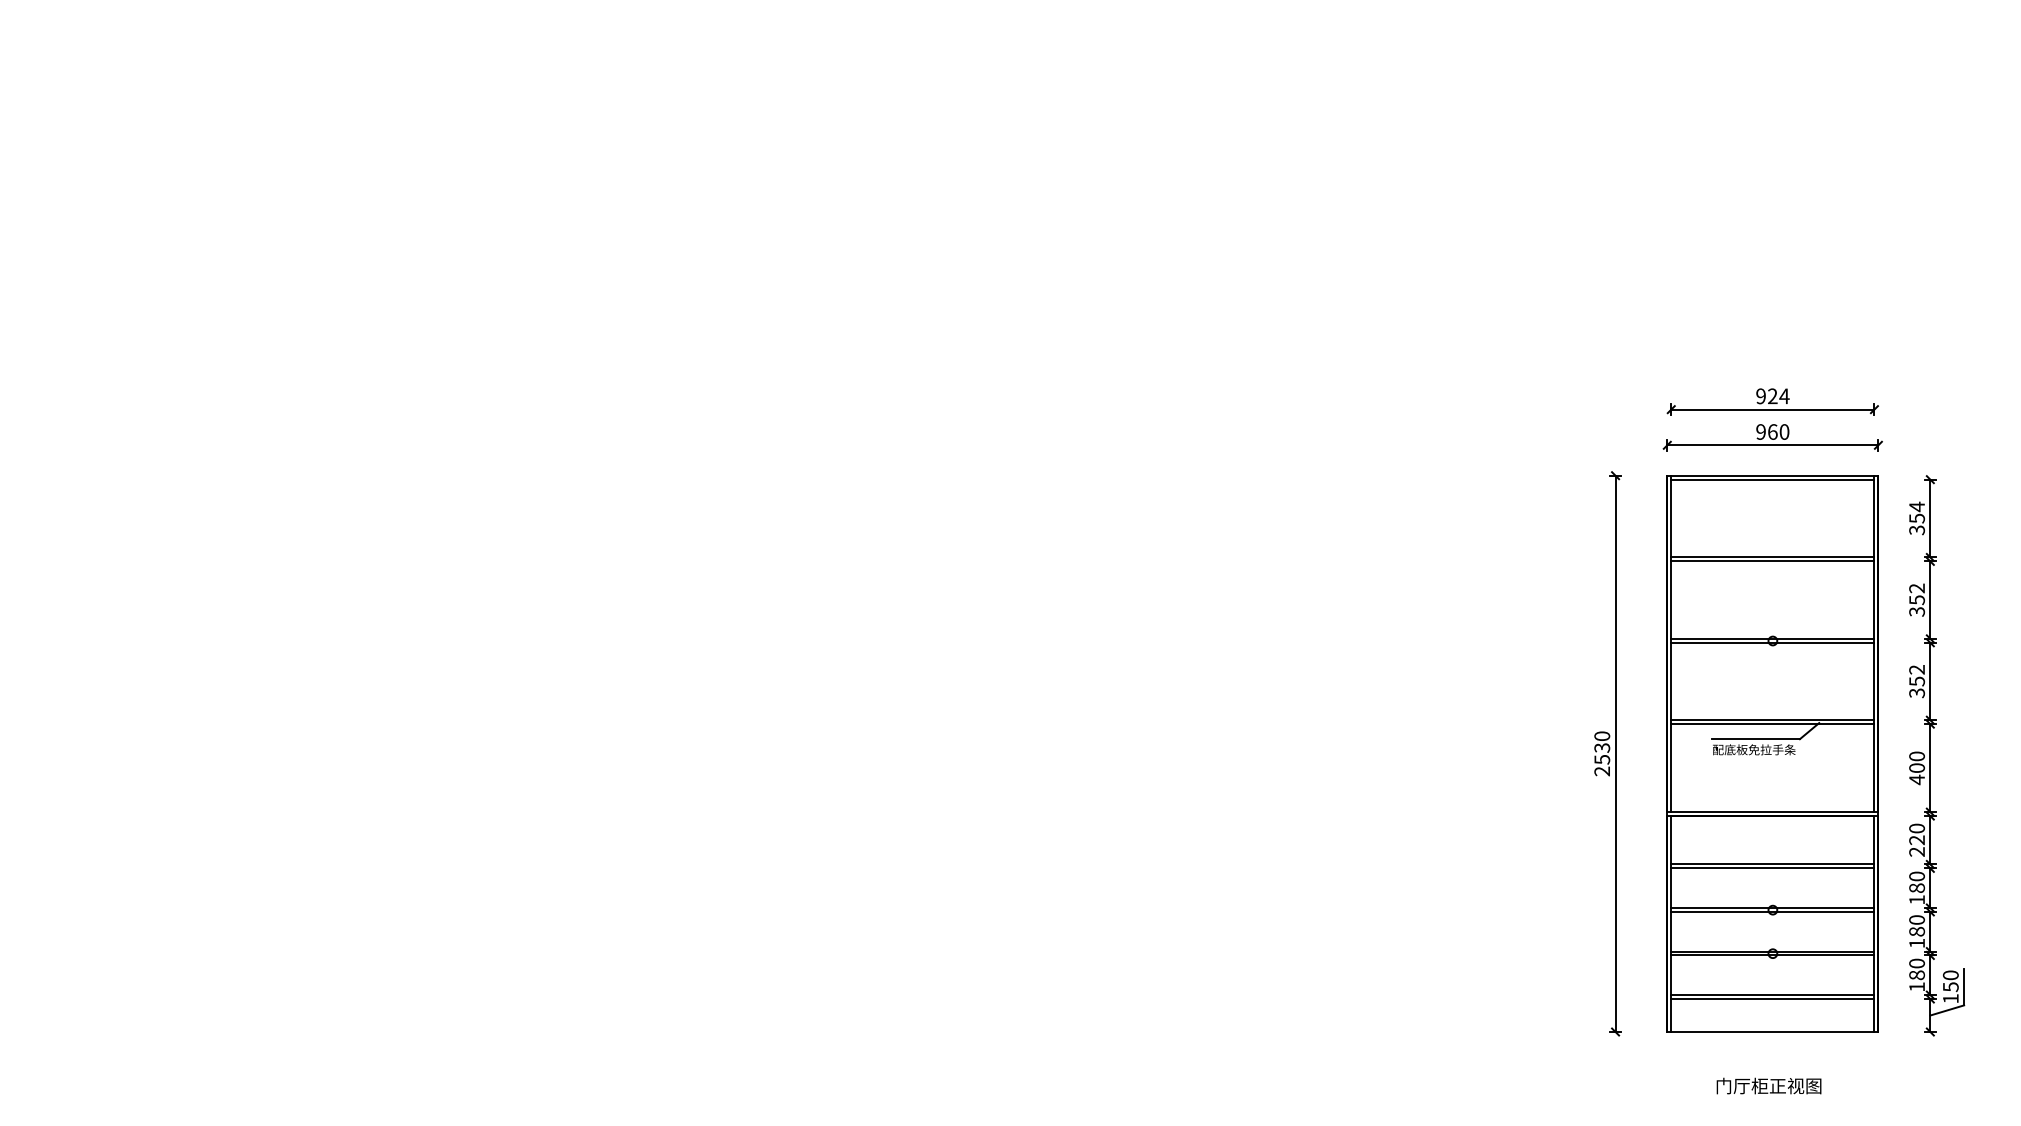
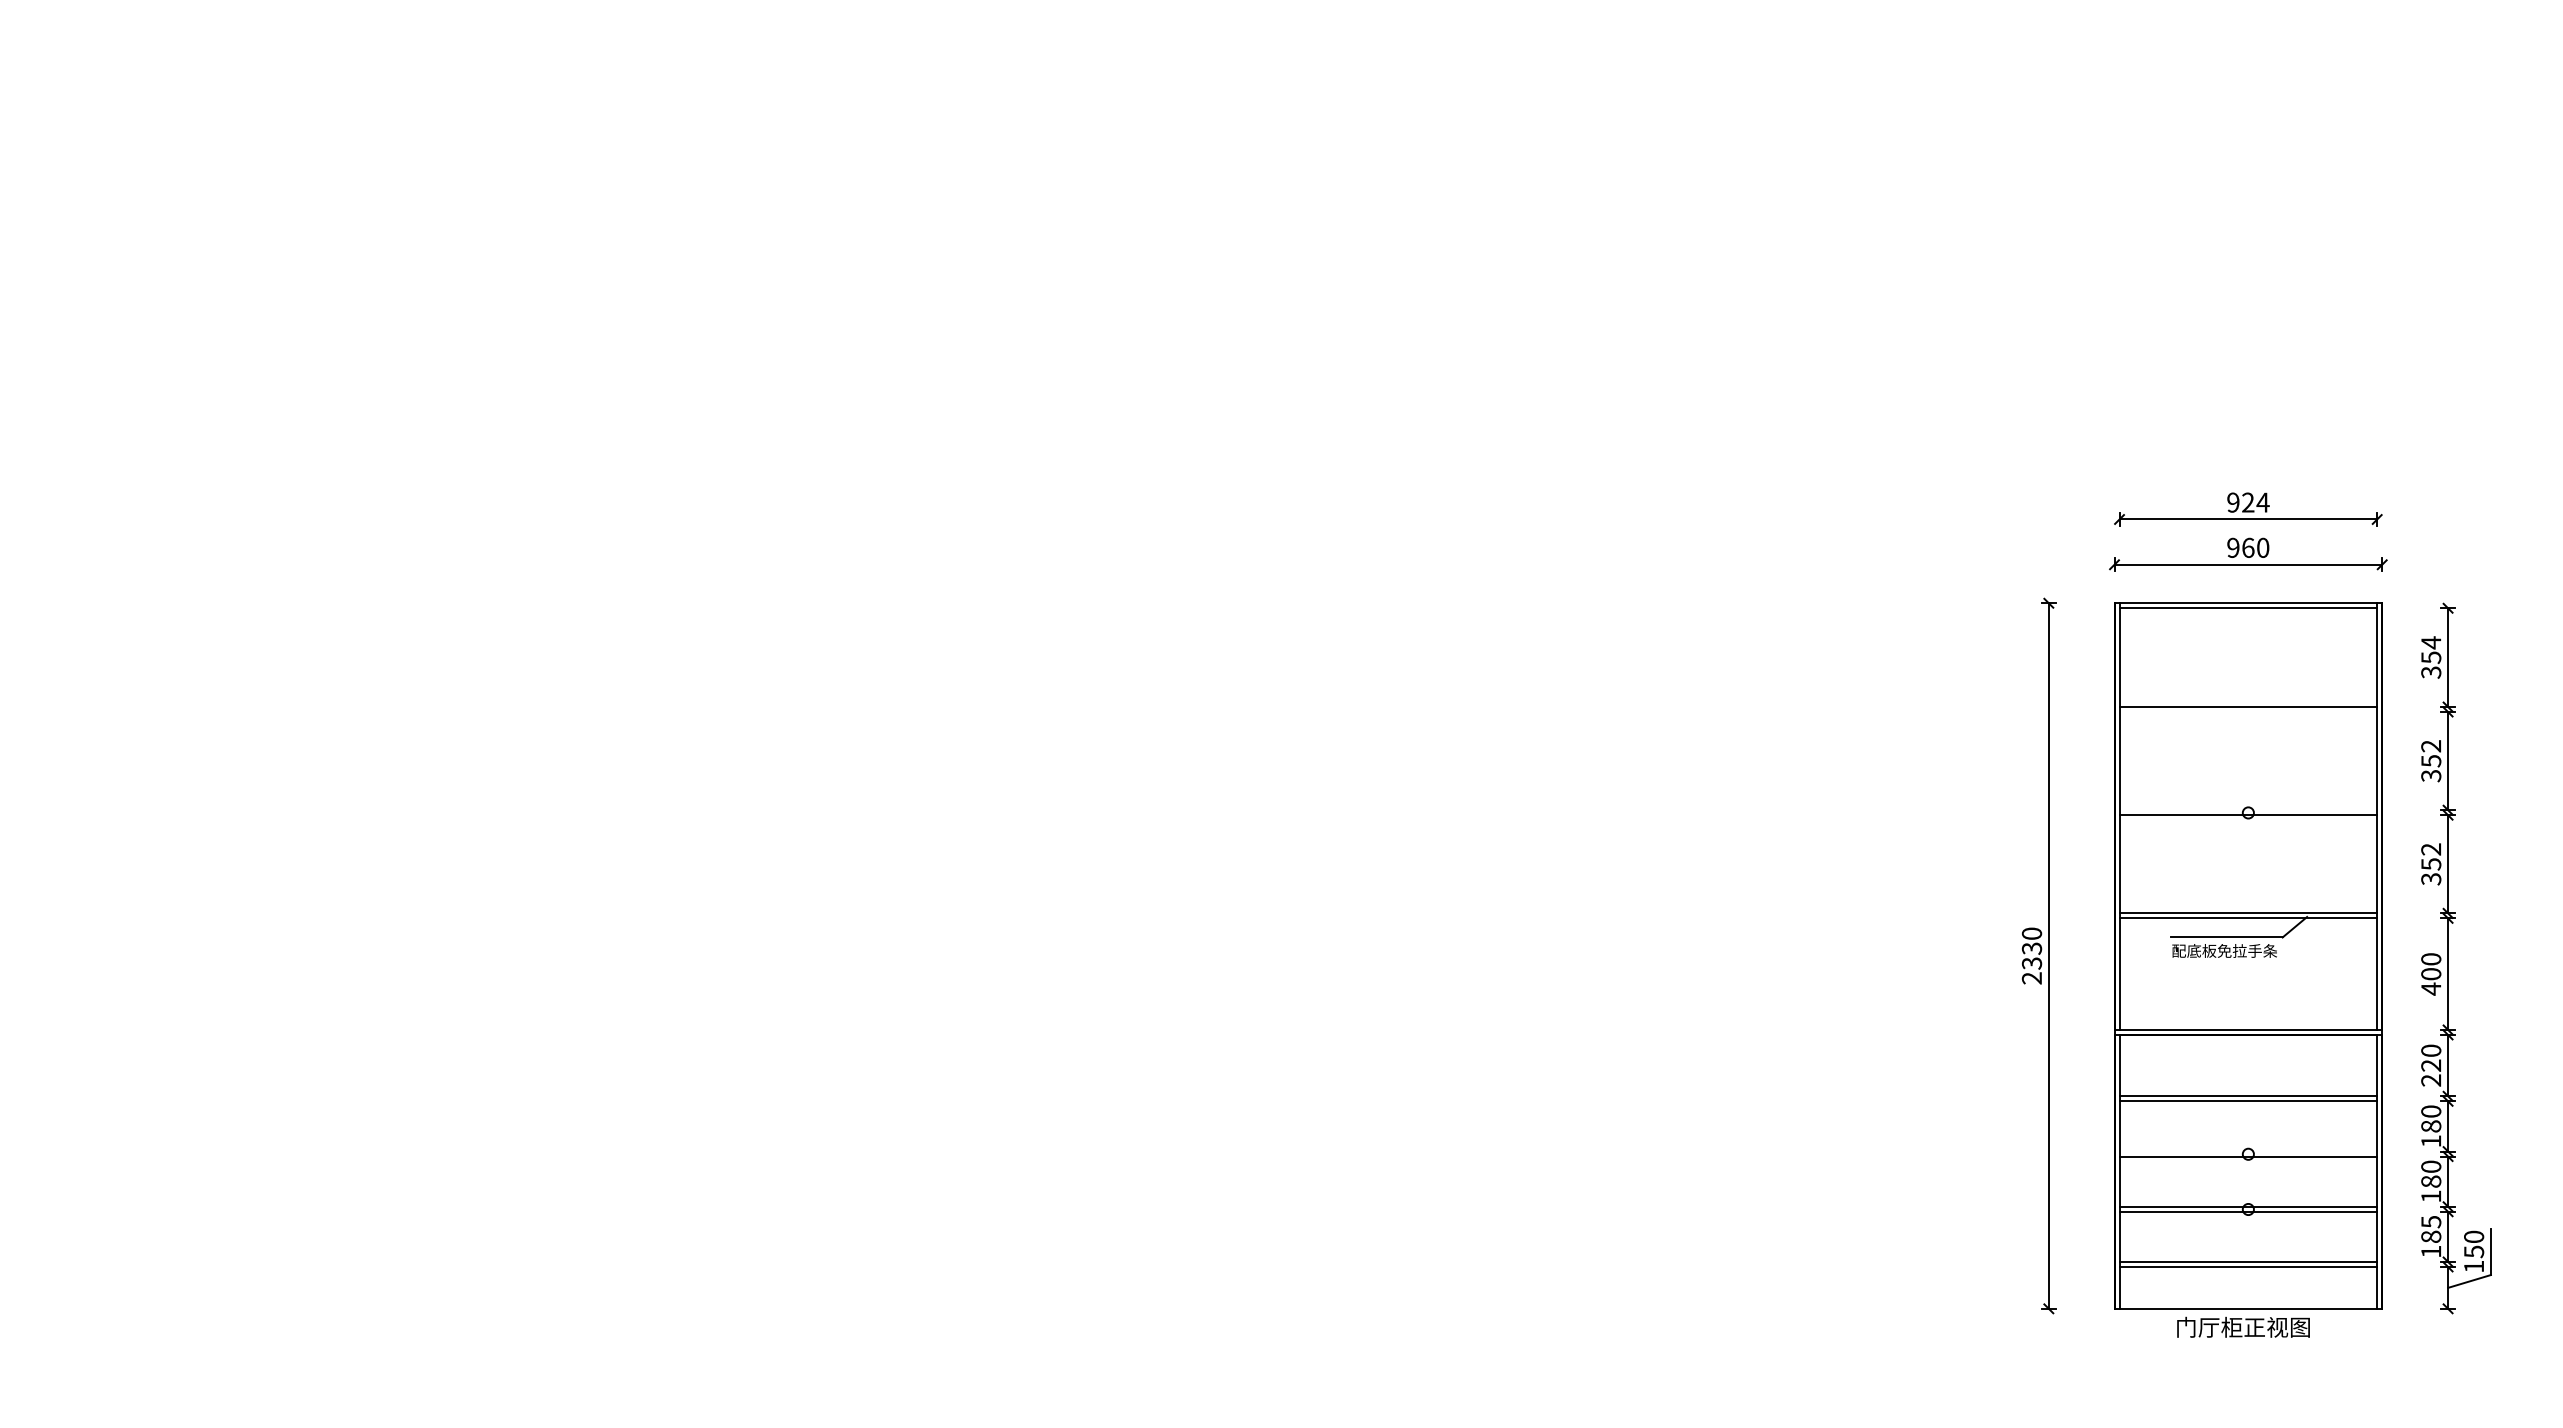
line: (1772, 561) -> (2248, 712), removed
line: (1772, 639) -> (2248, 810), removed
text: (1601, 759) -> (2031, 963), 2530 -> 2330
line: (1772, 907) -> (2248, 1151), removed
text: (1917, 963) -> (2431, 1221), 180 -> 185
text: (1769, 1085) -> (2243, 1326), moved

